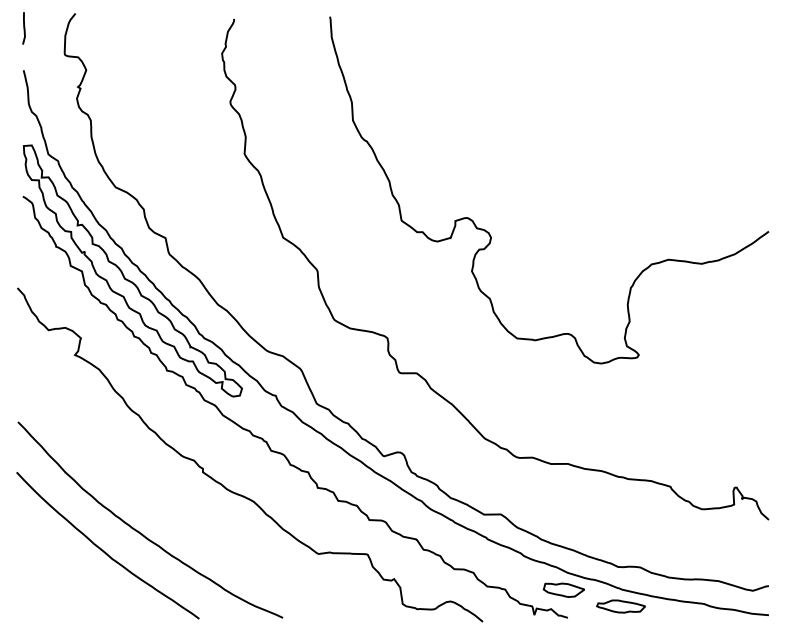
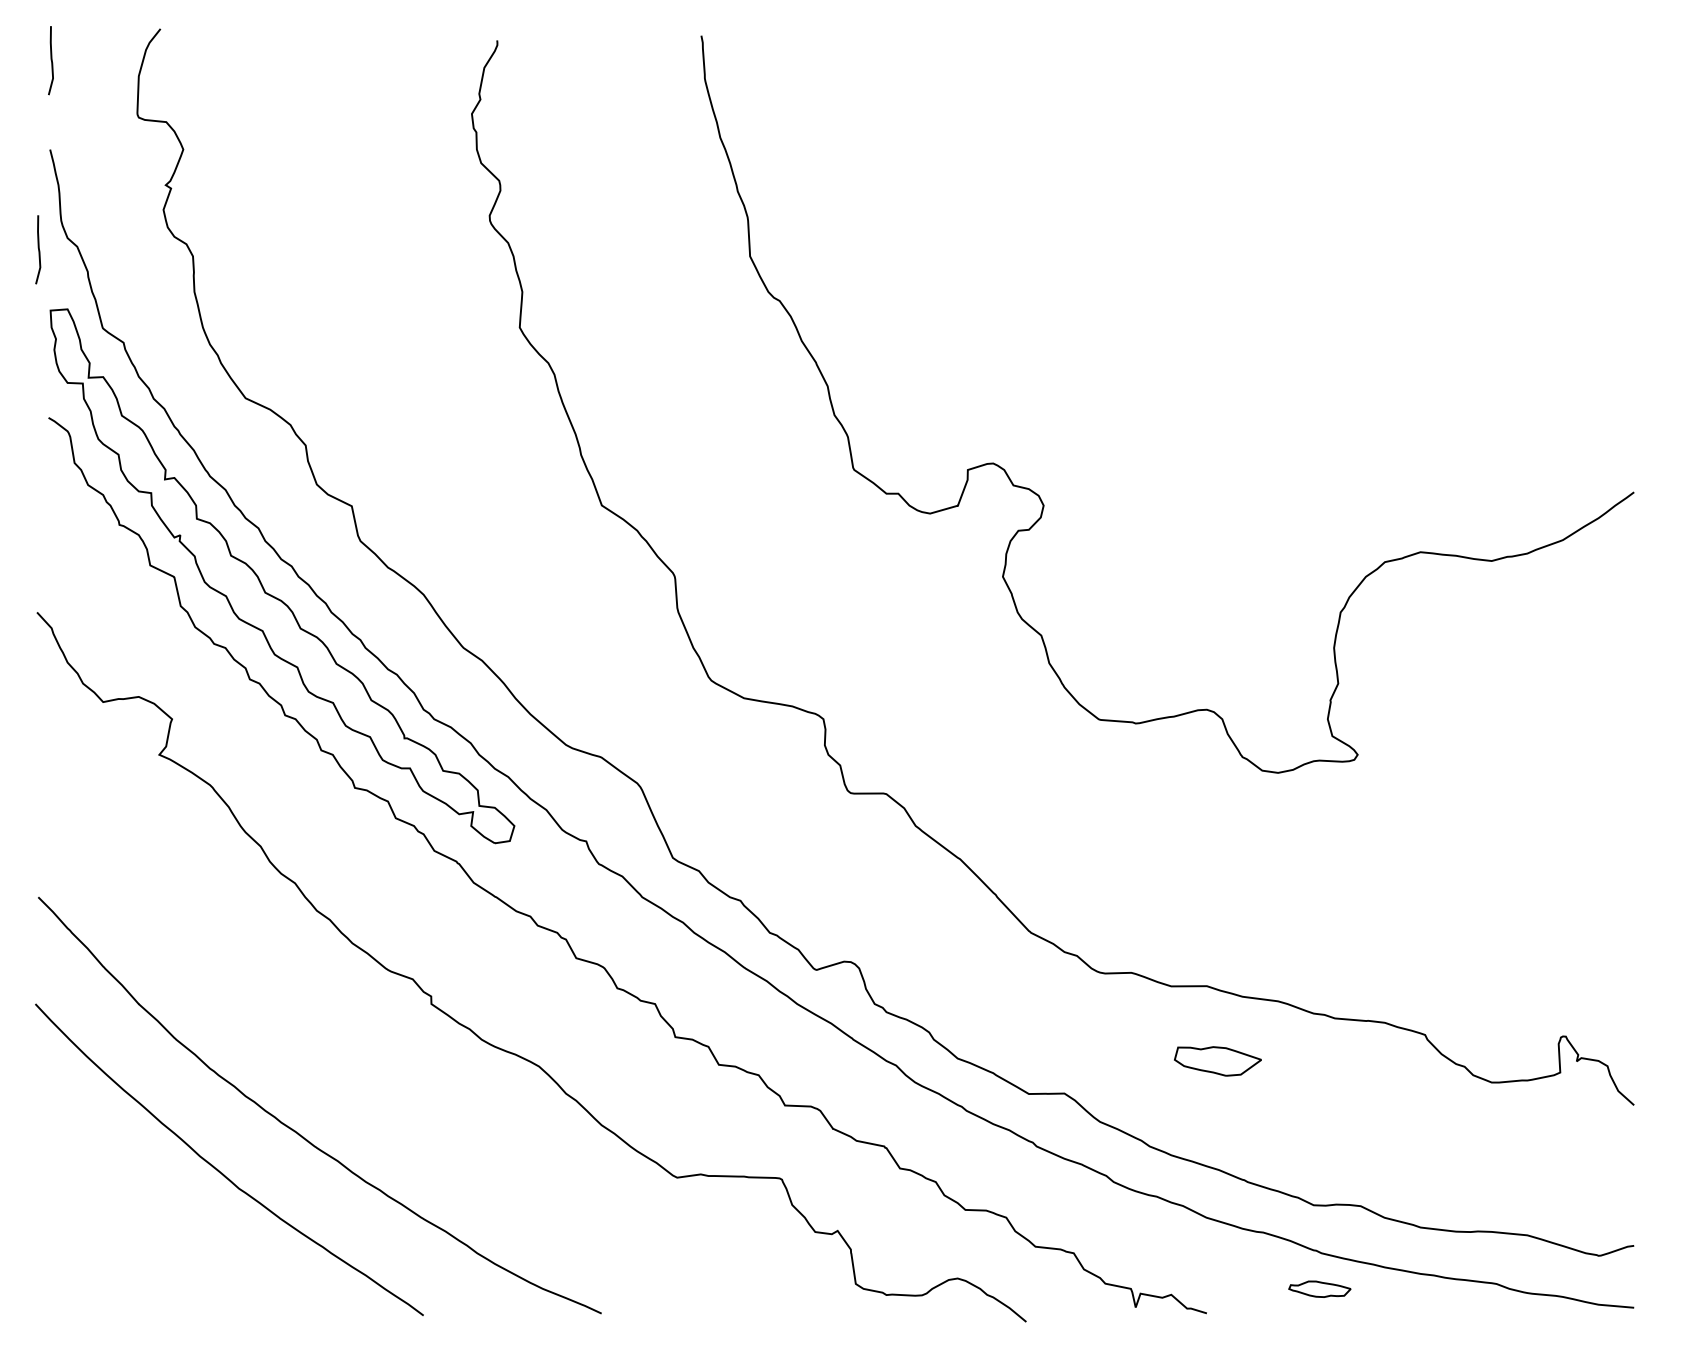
line: (17, 117) -> (37, 249), added
part: (563, 589) -> (1216, 1059), moved
part: (620, 606) -> (1318, 1289), size x0.6

